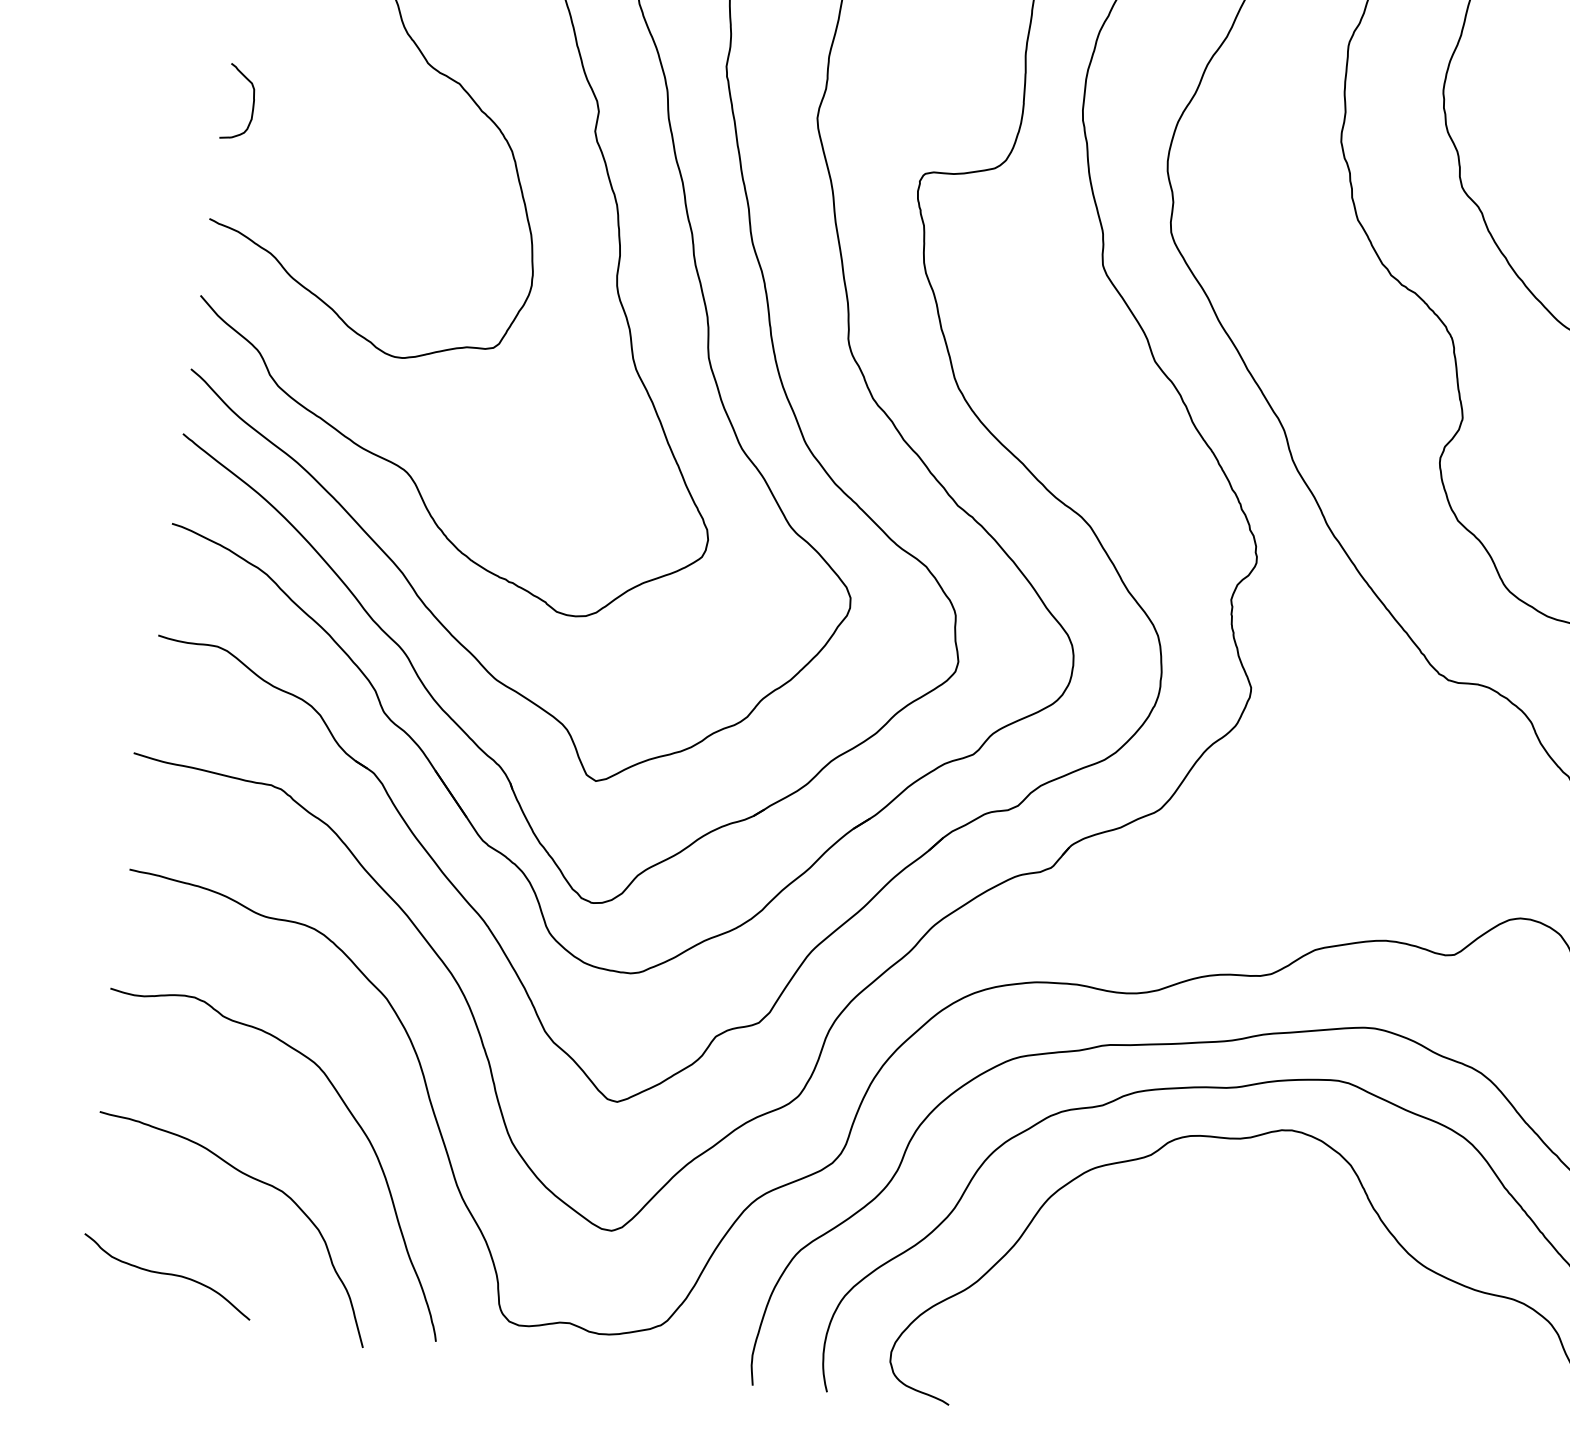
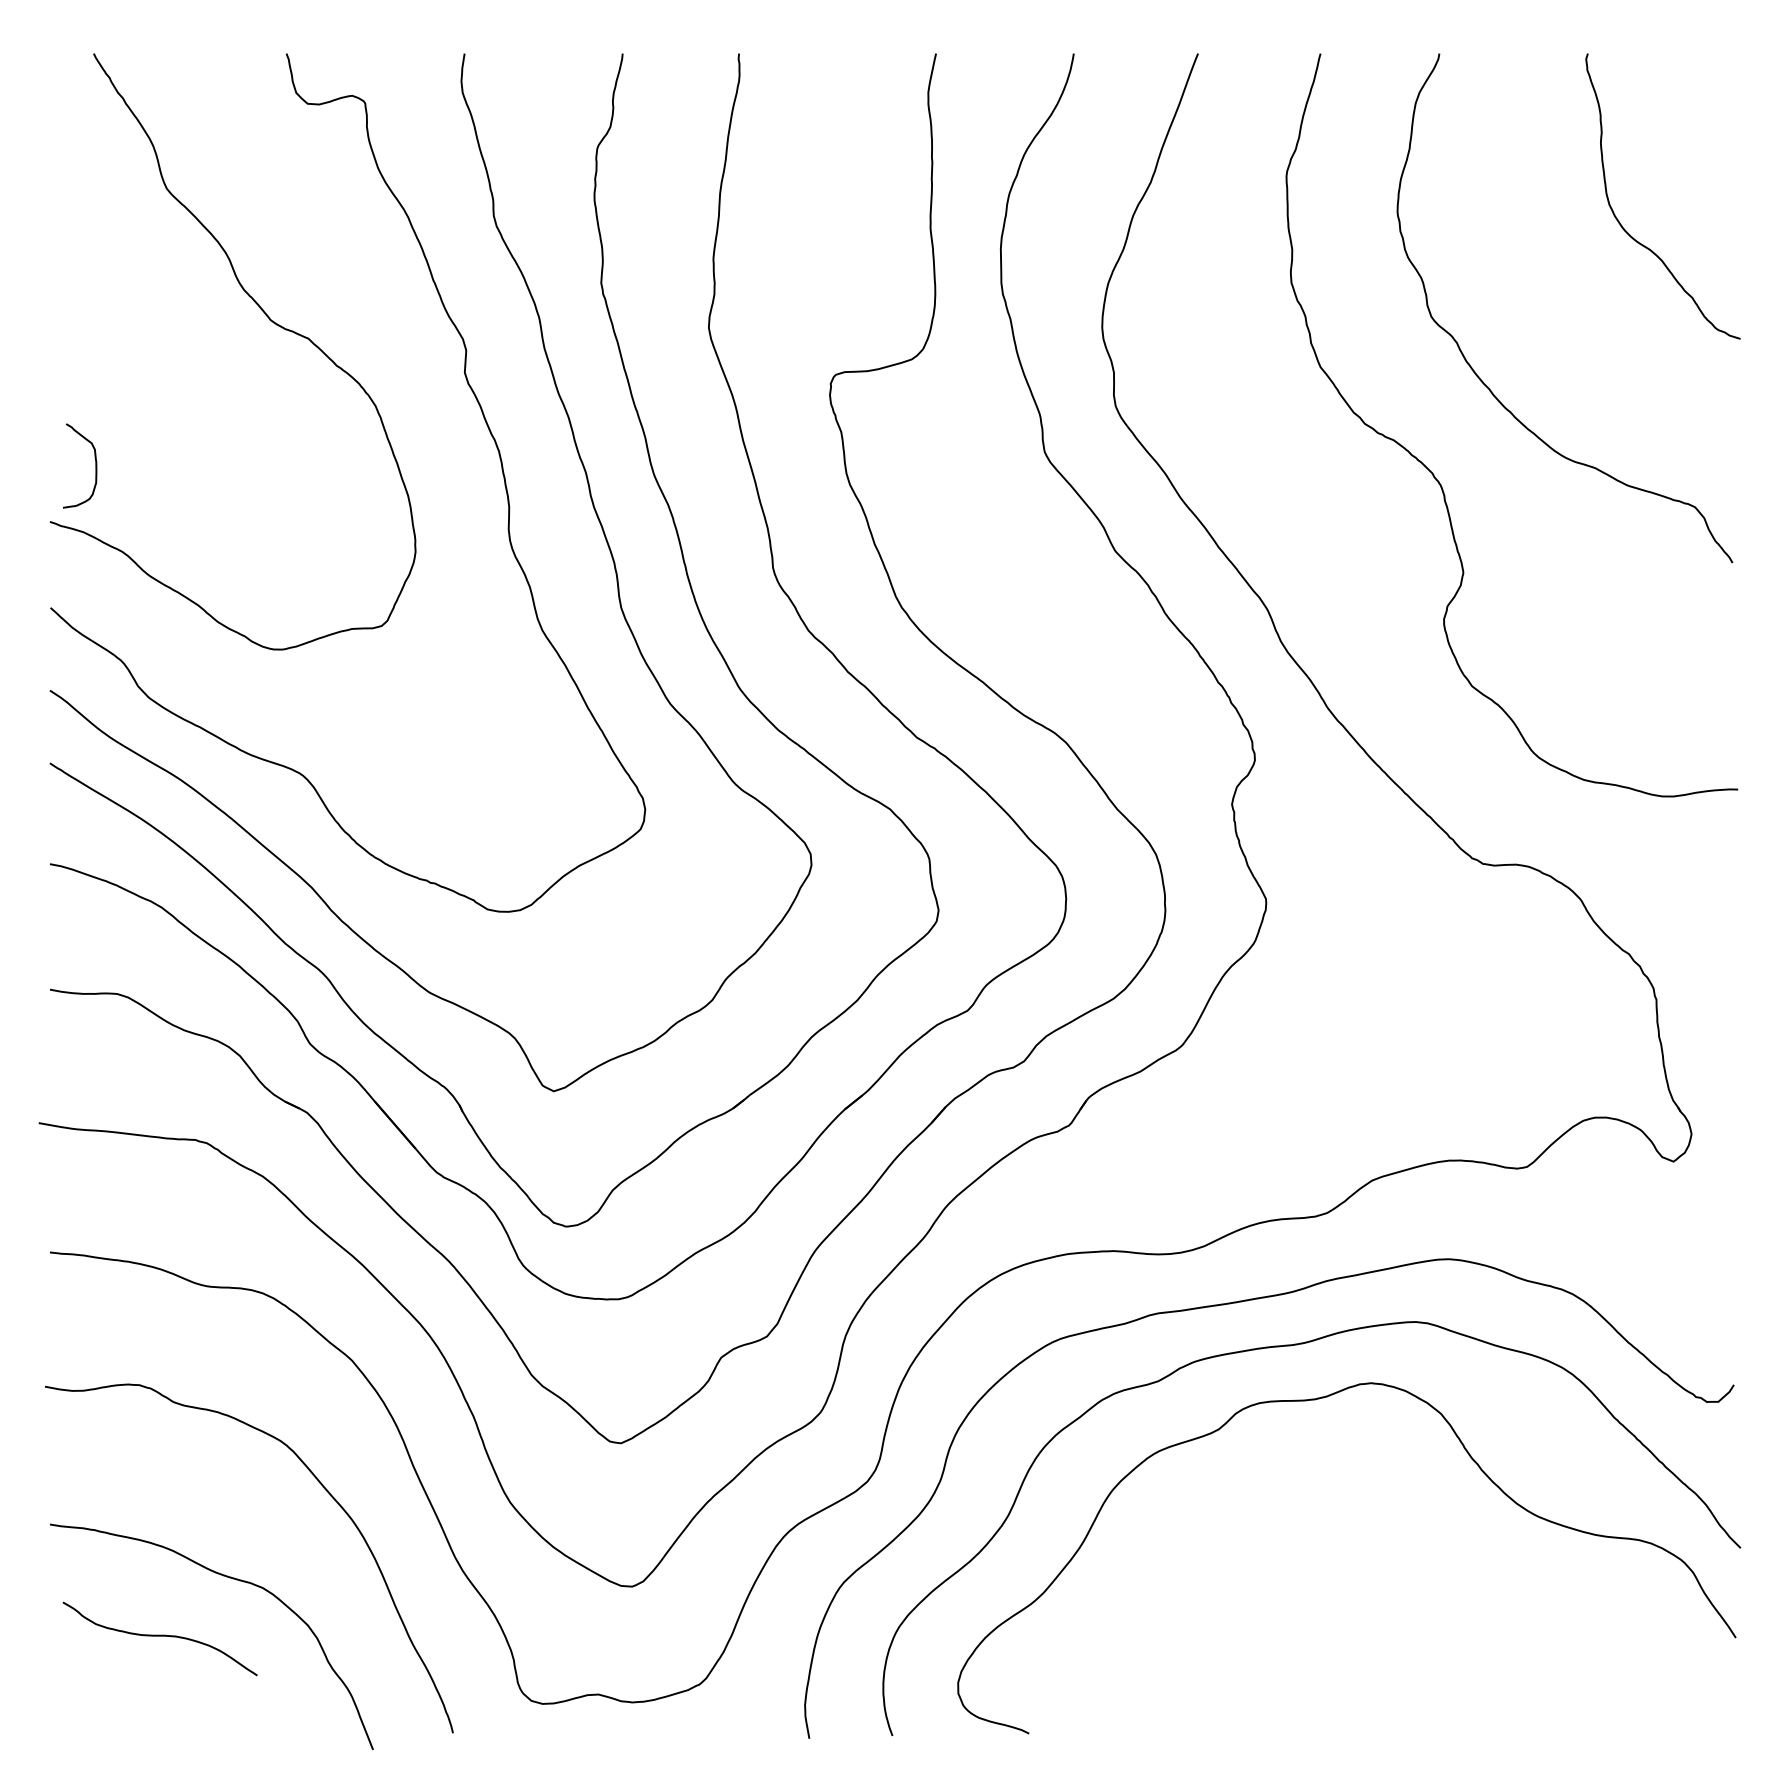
curve: (252, 103) -> (95, 465), moved
curve: (167, 1274) -> (159, 1636), moved

